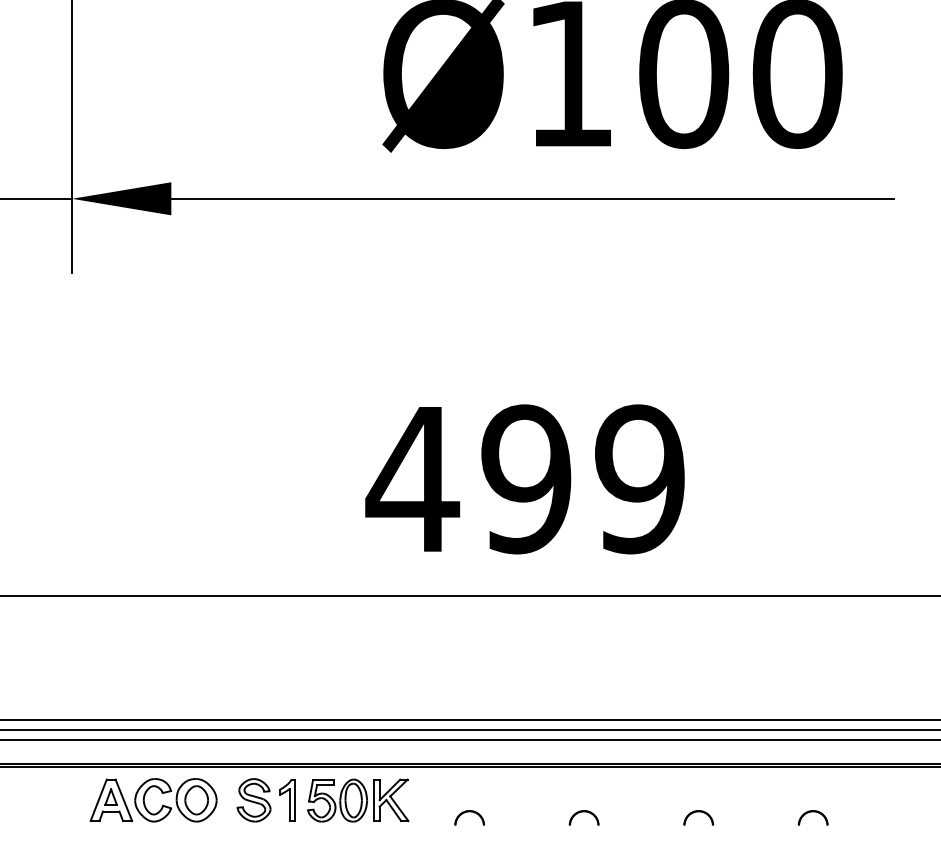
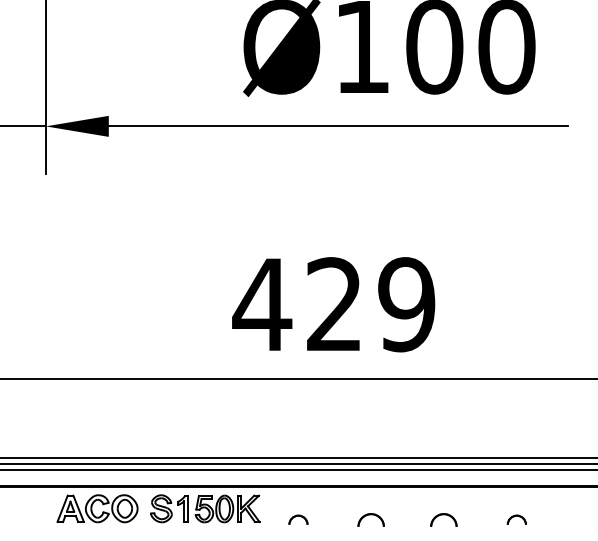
text: (526, 478) -> (334, 304), 499 -> 429
part: (584, 817) -> (371, 519), size x1.4
part: (699, 817) -> (444, 519), size x1.4

